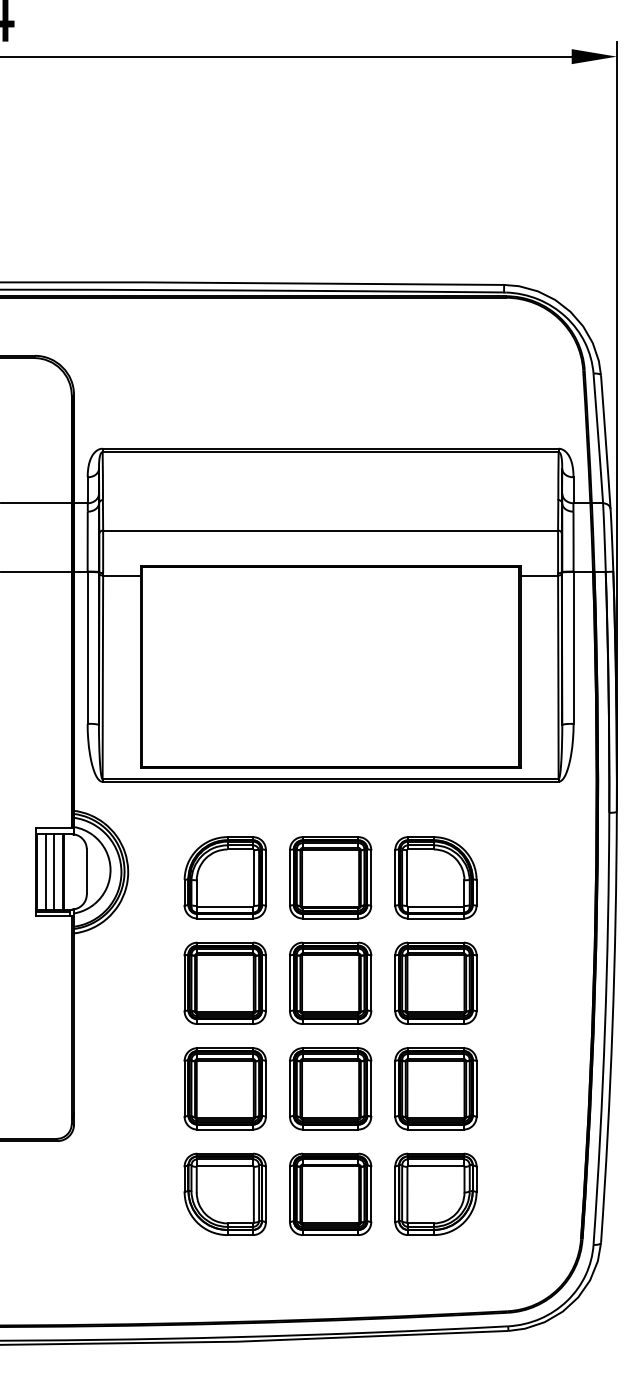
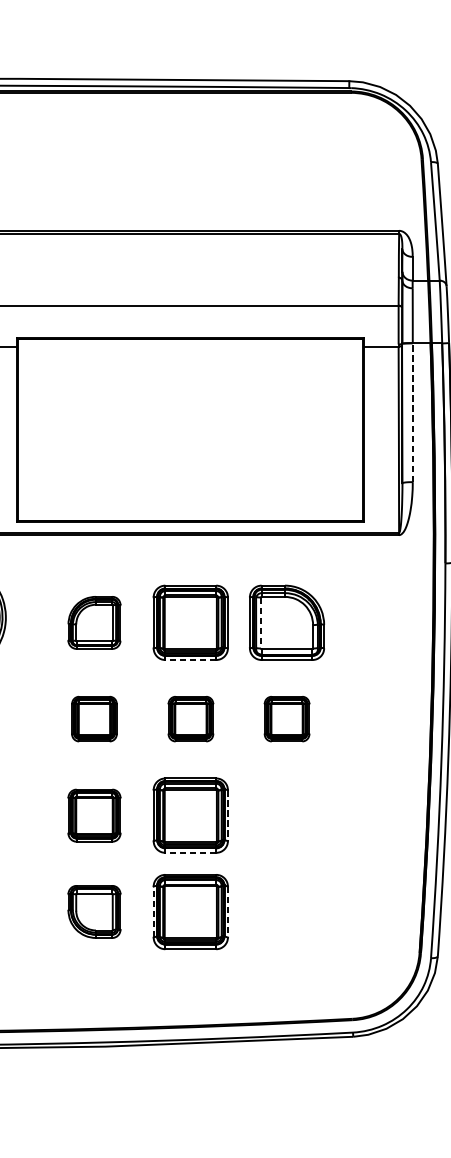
line: (573, 647) -> (412, 412), solid -> dashed
part: (224, 877) -> (93, 622), size x0.7
line: (407, 878) -> (261, 623), solid -> dashed
line: (330, 918) -> (190, 659), solid -> dashed
part: (224, 982) -> (93, 718), size x0.6
part: (330, 982) -> (190, 718), size x0.6
part: (435, 982) -> (286, 718), size x0.6
part: (224, 1088) -> (93, 815), size x0.7
line: (371, 1088) -> (228, 815), solid -> dashed
part: (435, 1088) -> (286, 815), removed
line: (330, 1129) -> (190, 852), solid -> dashed
part: (224, 1193) -> (93, 911), size x0.7
part: (435, 1193) -> (286, 911), removed
line: (289, 1194) -> (153, 912), solid -> dashed
line: (371, 1194) -> (228, 912), solid -> dashed

